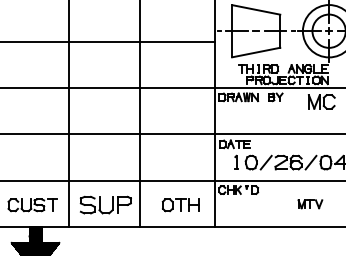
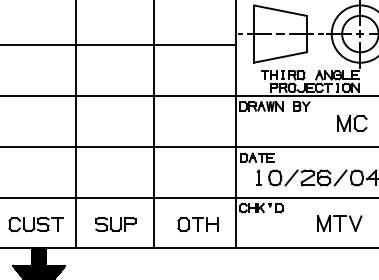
part: (321, 101) -> (352, 123), moved
part: (310, 203) -> (340, 222), size x1.67
part: (105, 205) -> (115, 224), size x0.71

